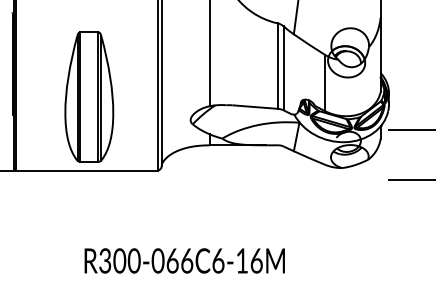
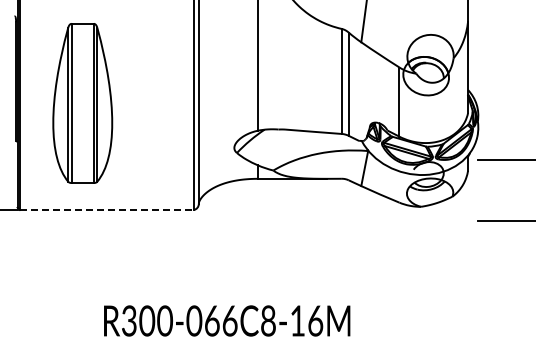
part: (89, 97) -> (82, 103), moved
line: (87, 170) -> (107, 209), solid -> dashed
text: (218, 260) -> (268, 320), R300-066C6-16M -> R300-066C8-16M

